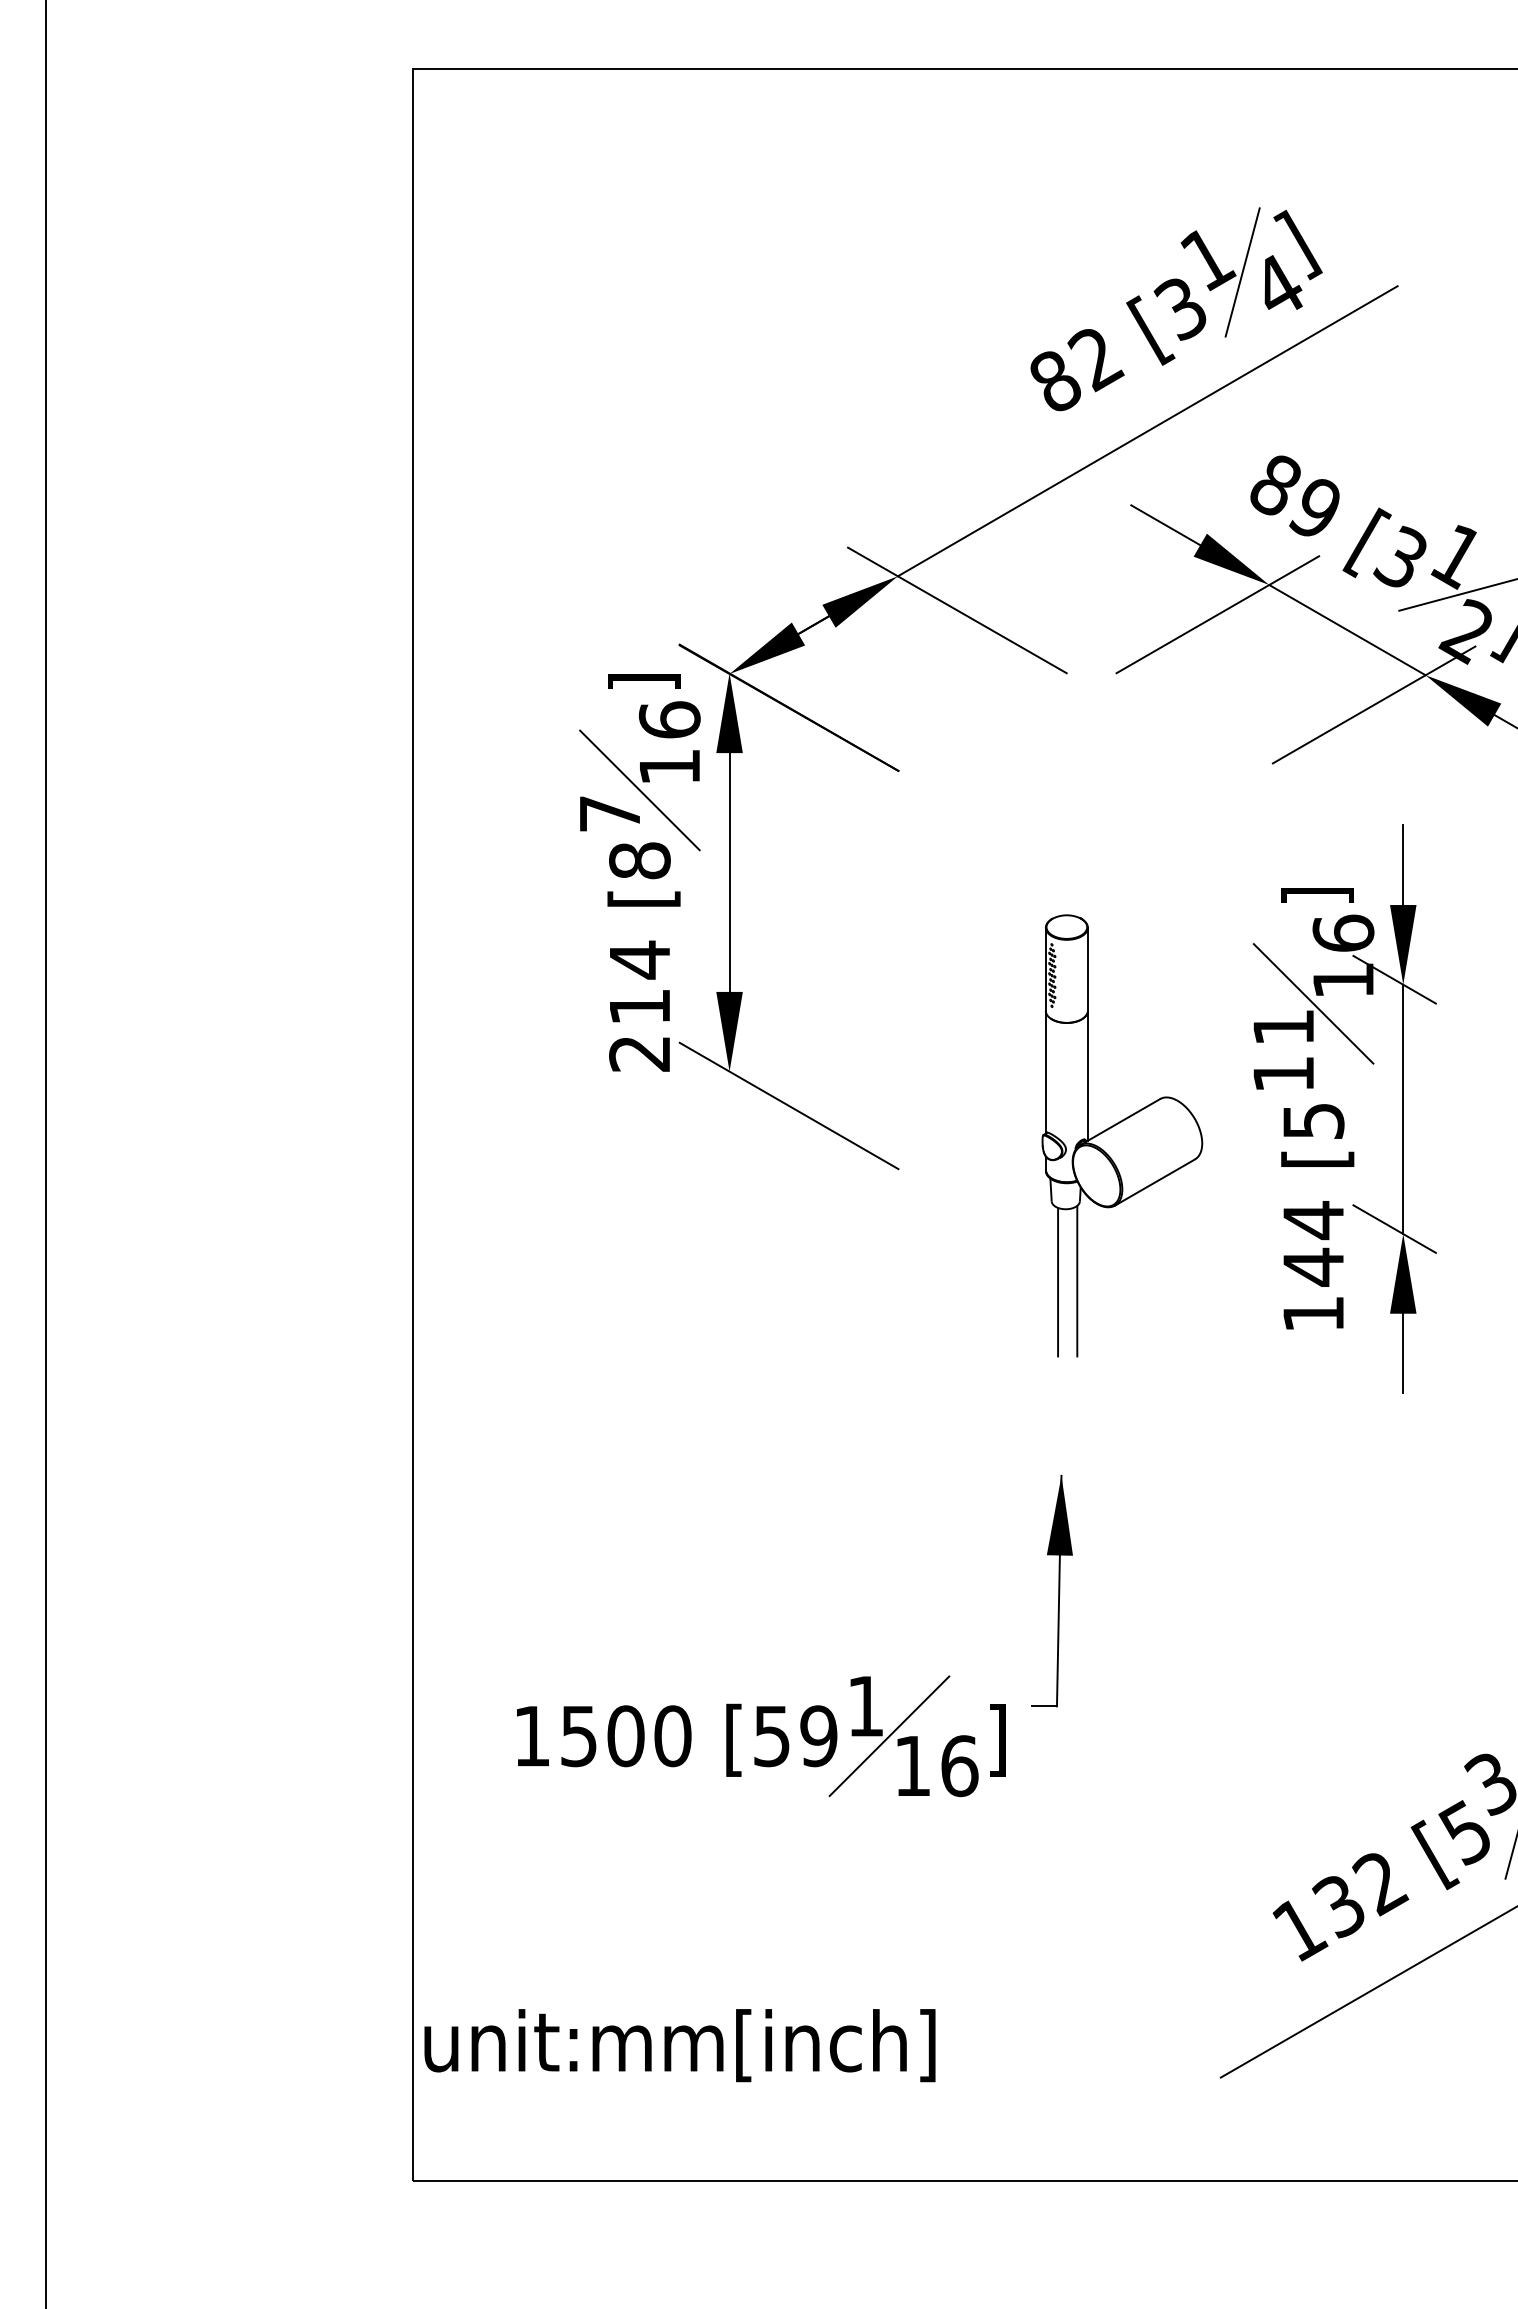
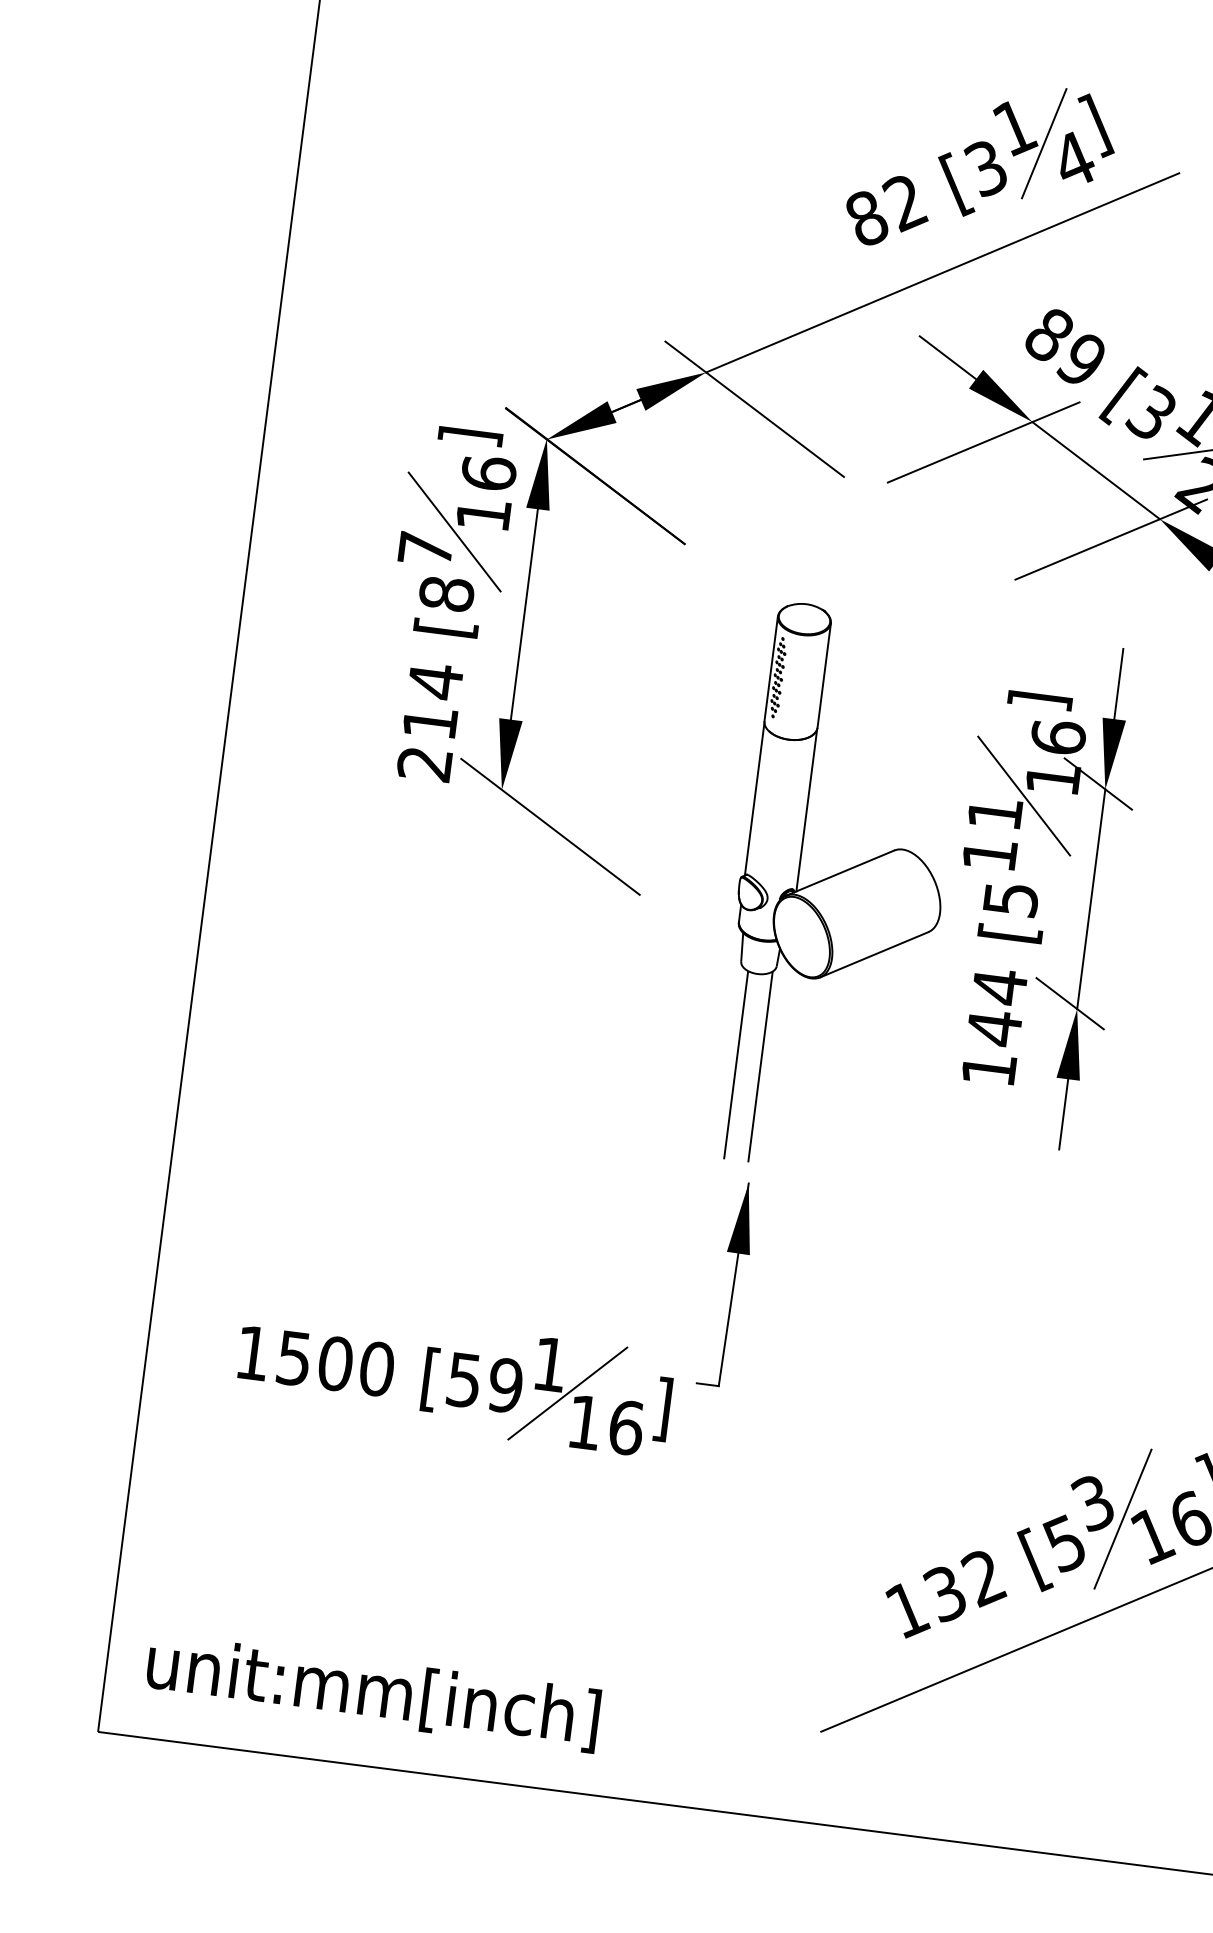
part: (1122, 1135) -> (840, 890), size x1.43
text: (679, 2045) -> (372, 1692), moved

